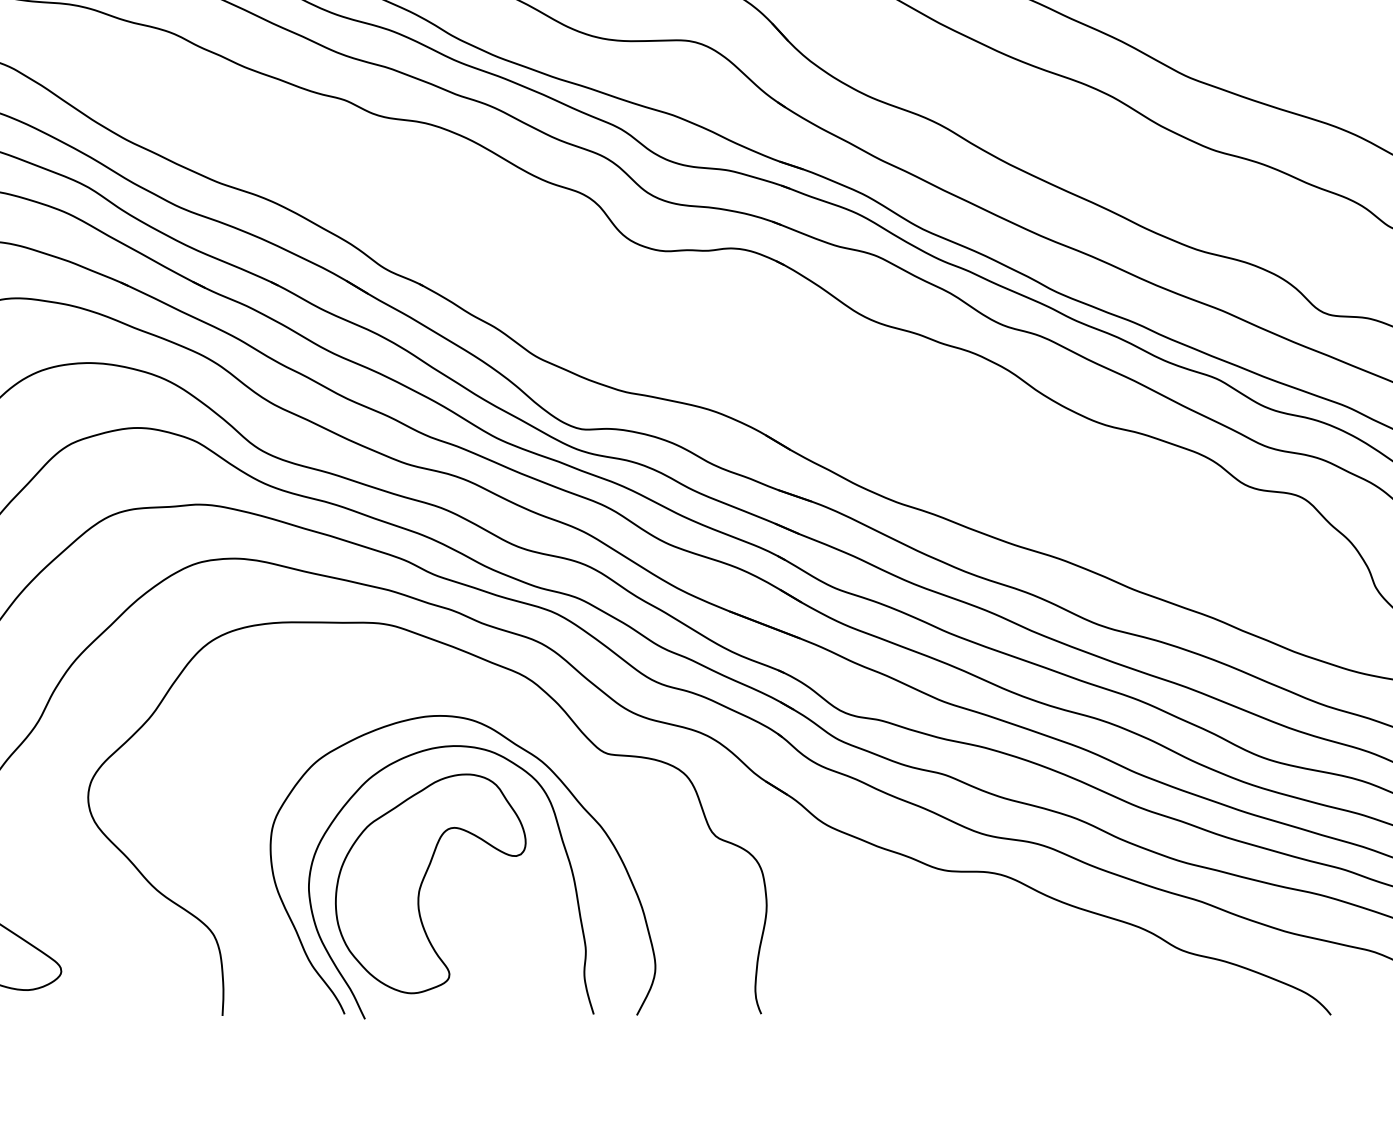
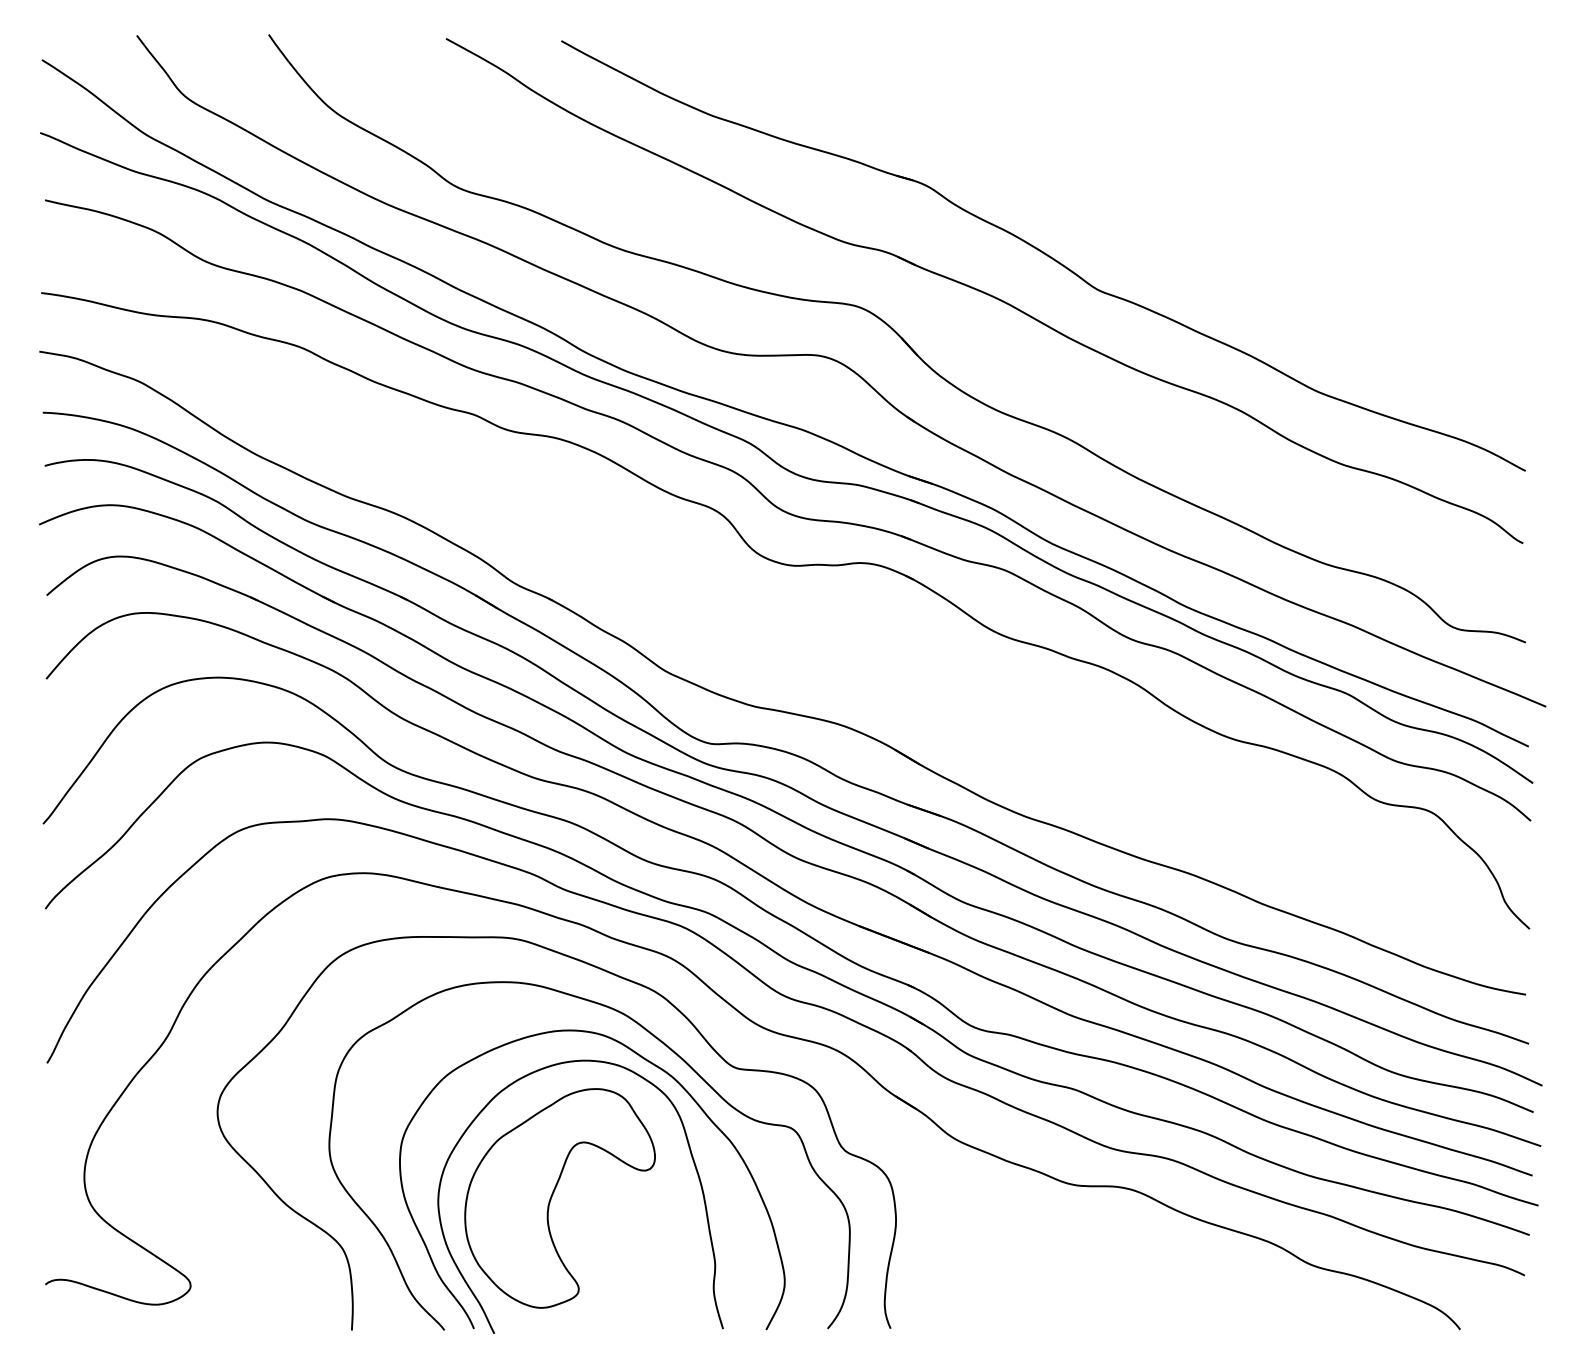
curve: (549, 742) -> (678, 1057), added

